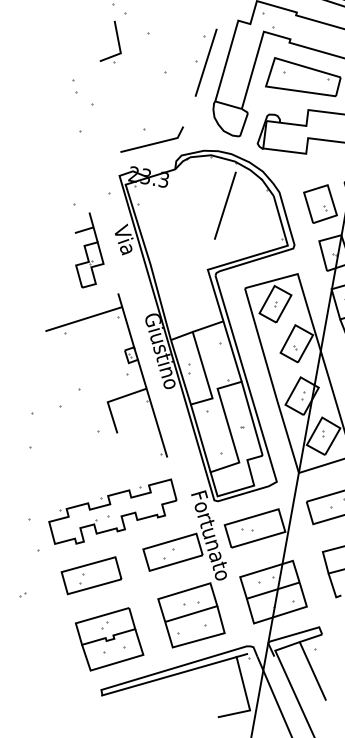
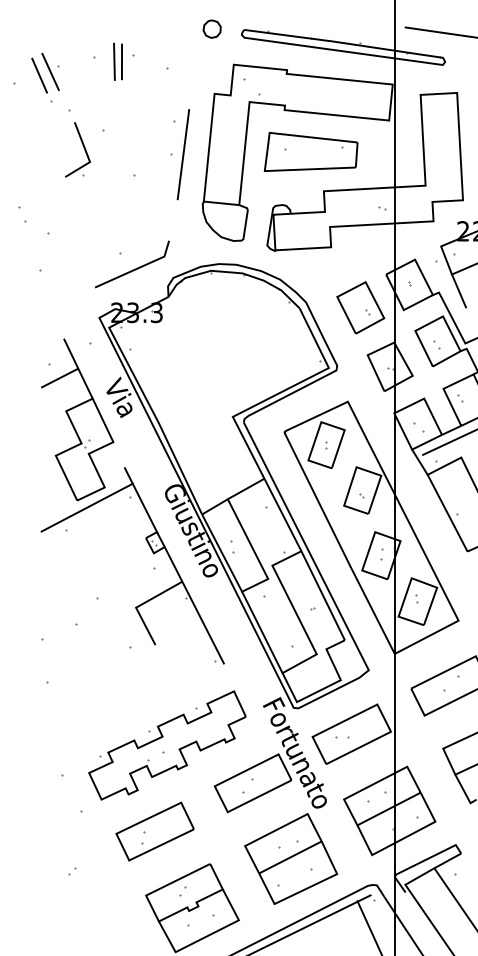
part: (117, 42) -> (83, 148), moved
line: (225, 205) -> (240, 331), removed
part: (88, 250) -> (77, 419), size x1.67

